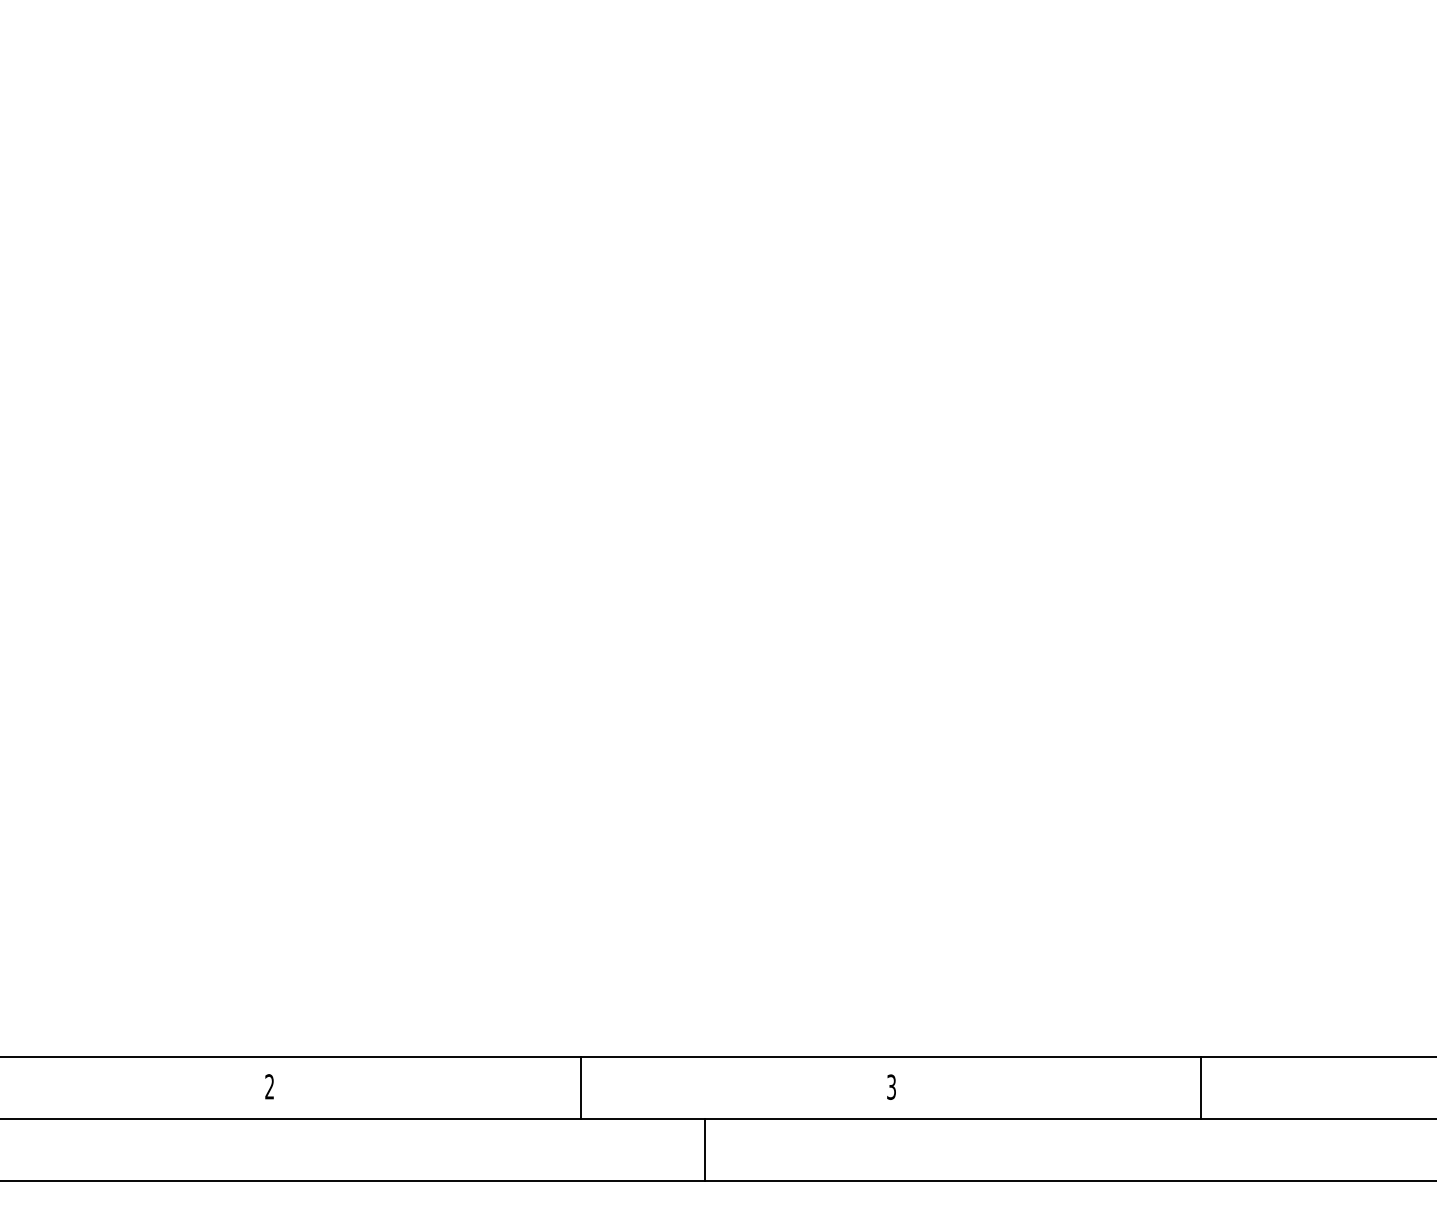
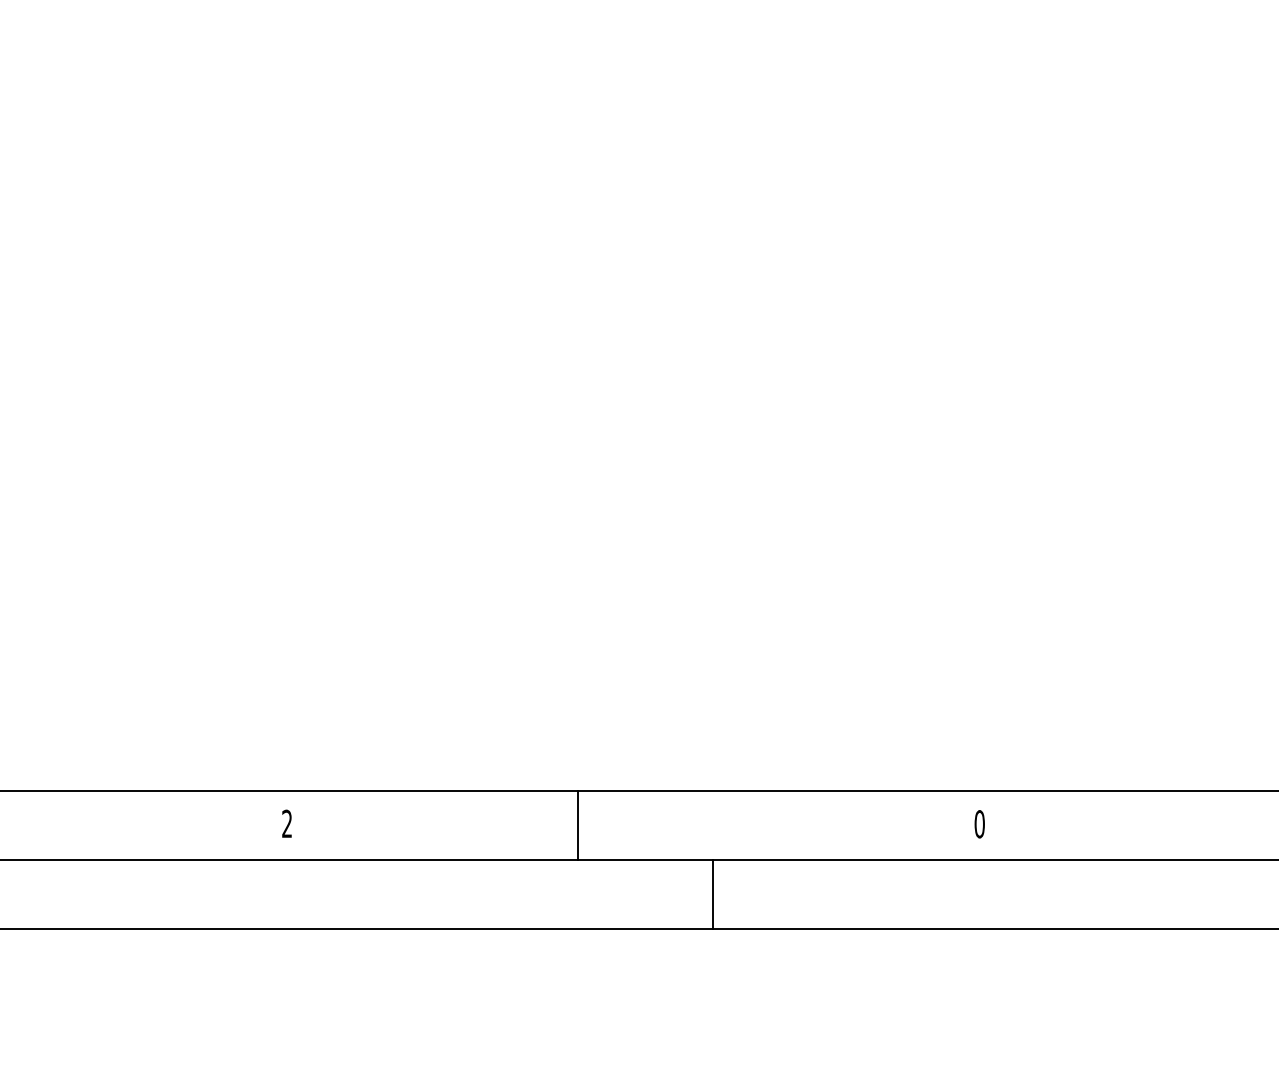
text: (891, 1086) -> (979, 823), 3 -> 0
line: (580, 1087) -> (577, 824), moved
line: (704, 1150) -> (712, 894), moved

